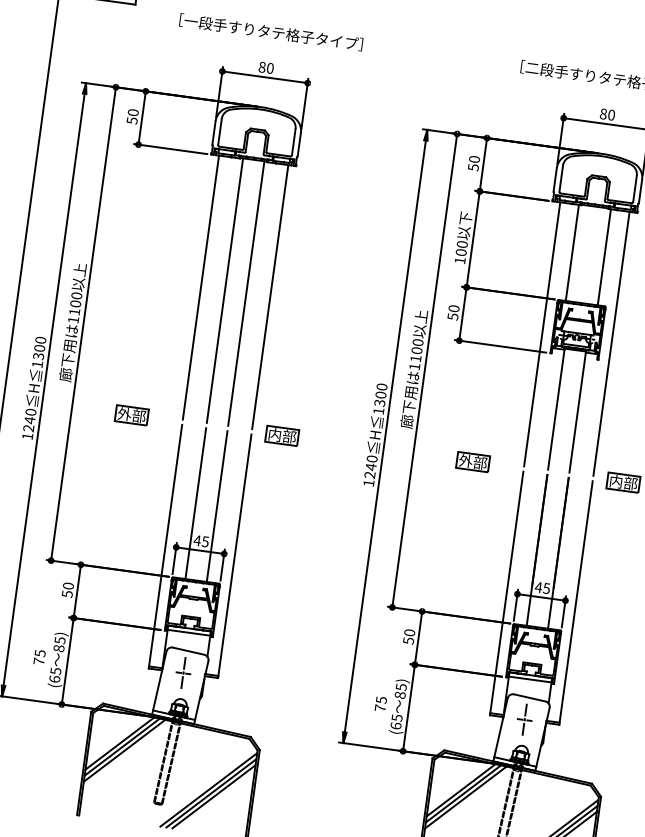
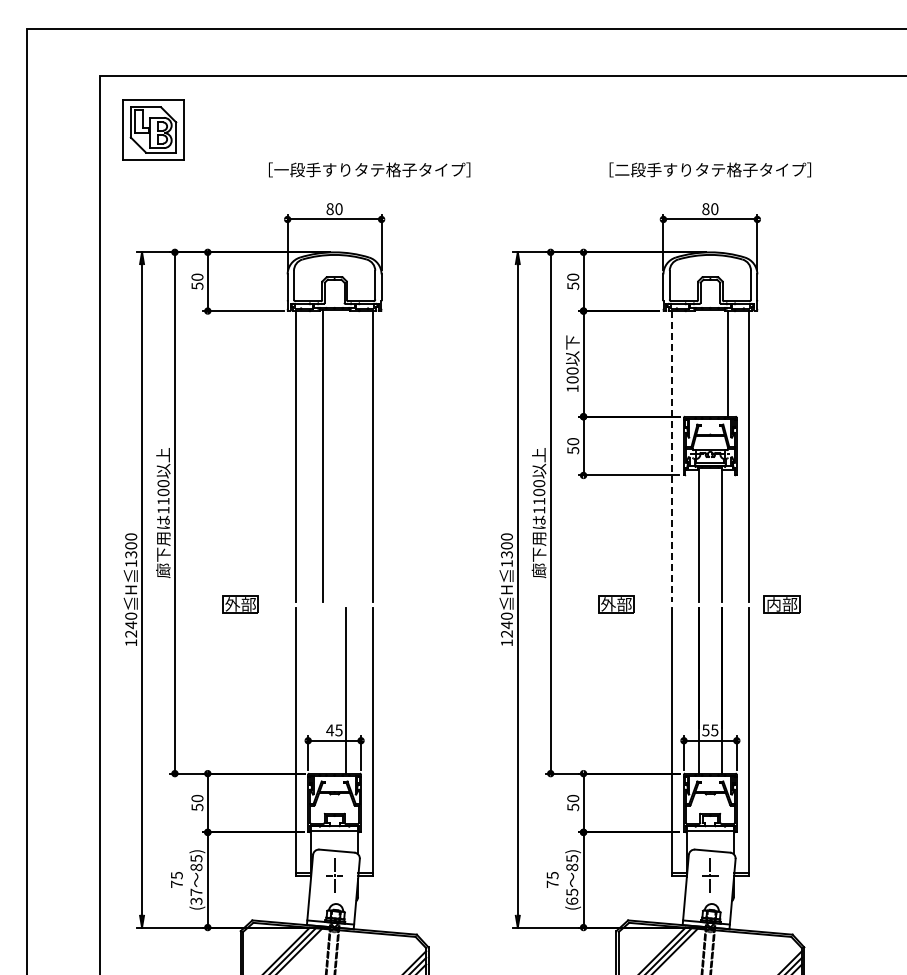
text: (271, 31) -> (369, 169), moved
line: (572, 252) -> (692, 363), removed
line: (246, 293) -> (346, 455), removed
line: (542, 334) -> (672, 456), solid -> dashed
part: (282, 435) -> (406, 604), removed
line: (195, 503) -> (322, 690), removed
text: (538, 587) -> (705, 730), 45 -> 55
text: (55, 674) -> (196, 896), (65 -> (37

